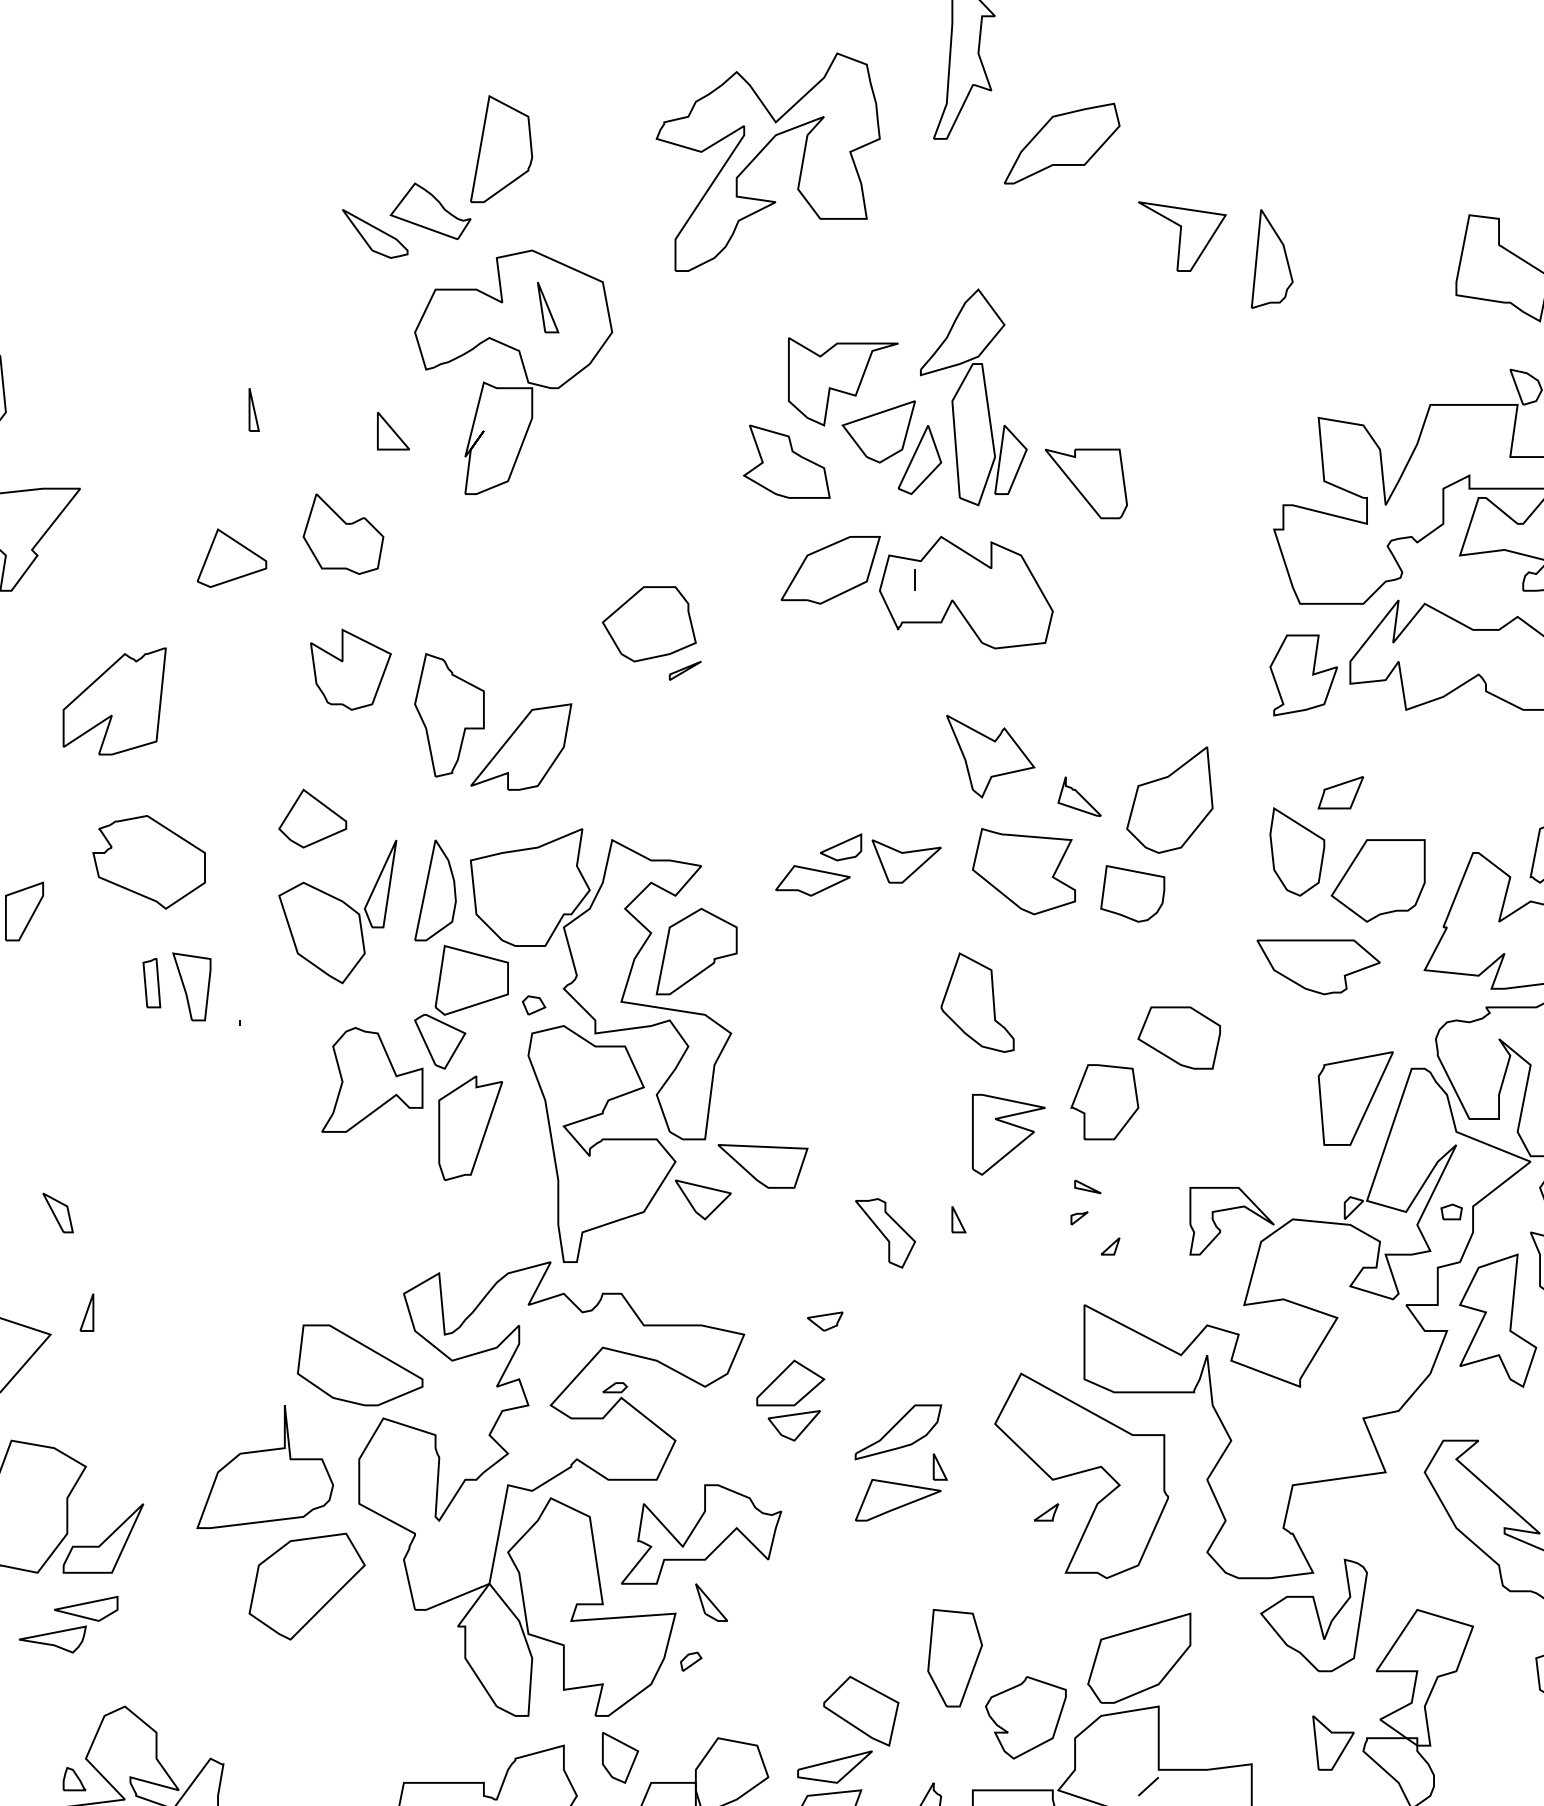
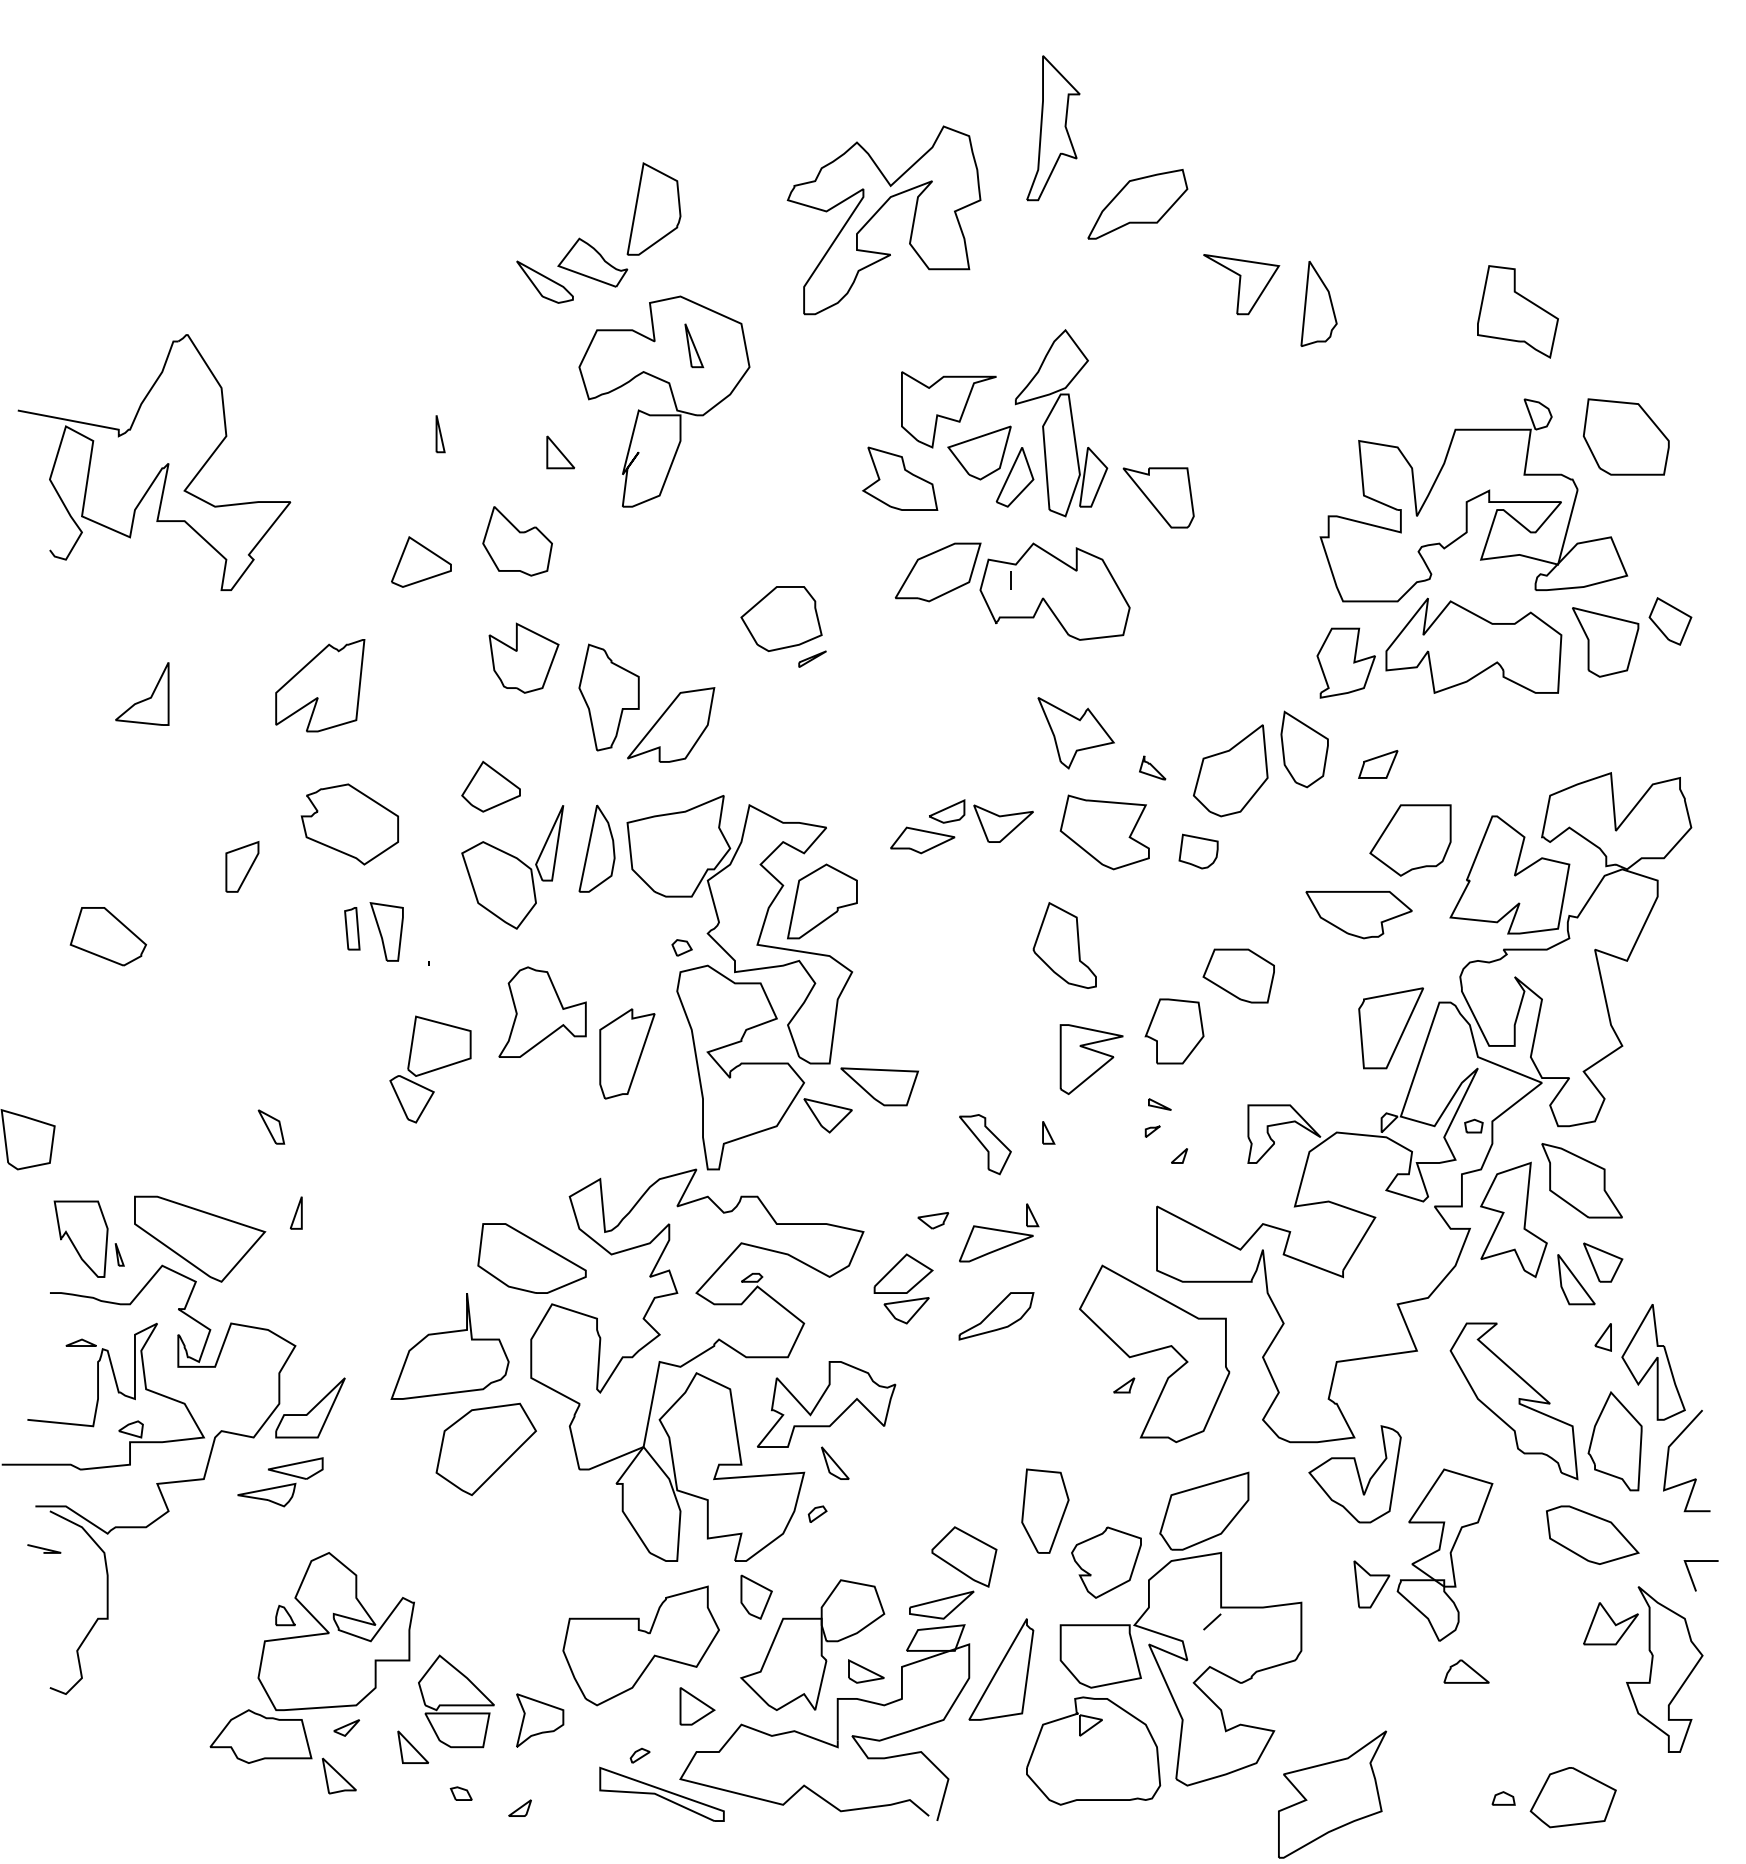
part: (1079, 796) -> (1152, 767), size x0.7
part: (1297, 851) -> (1304, 749), moved
part: (1132, 893) -> (1198, 851), size x0.7
part: (461, 1007) -> (430, 1069), moved
part: (901, 1487) -> (999, 1232), moved

